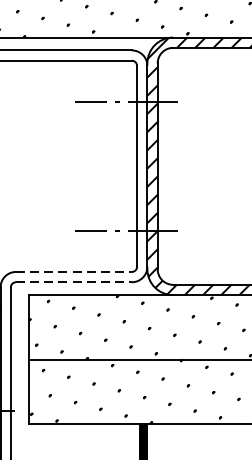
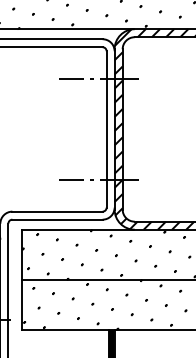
line: (75, 271) -> (58, 211), dashed -> solid
line: (75, 282) -> (58, 219), dashed -> solid

